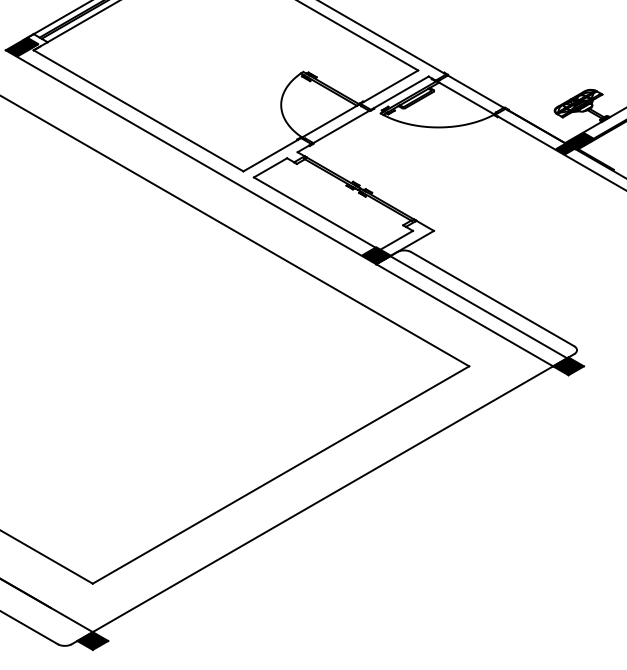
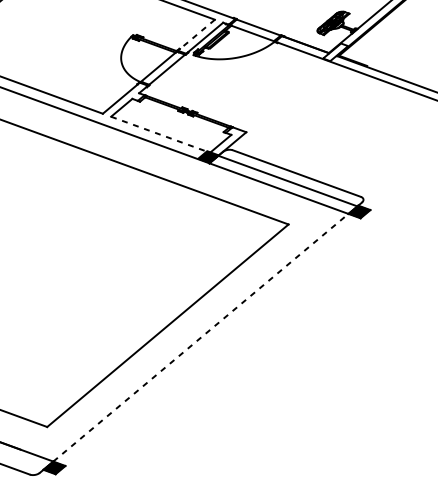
line: (388, 87) -> (195, 35), solid -> dashed
fill: (574, 143) -> (335, 52), removed
line: (316, 213) -> (160, 134), solid -> dashed
line: (322, 499) -> (200, 338), solid -> dashed

